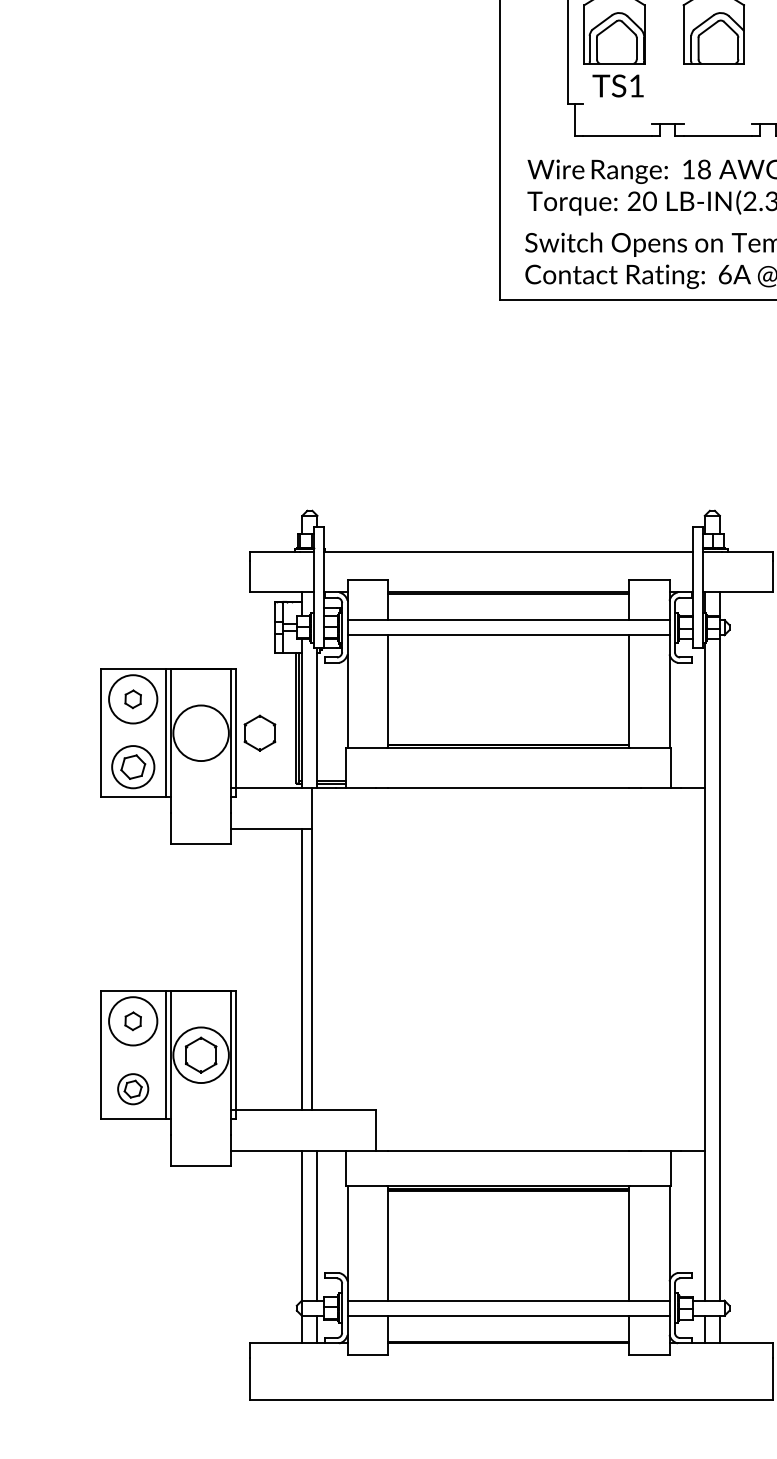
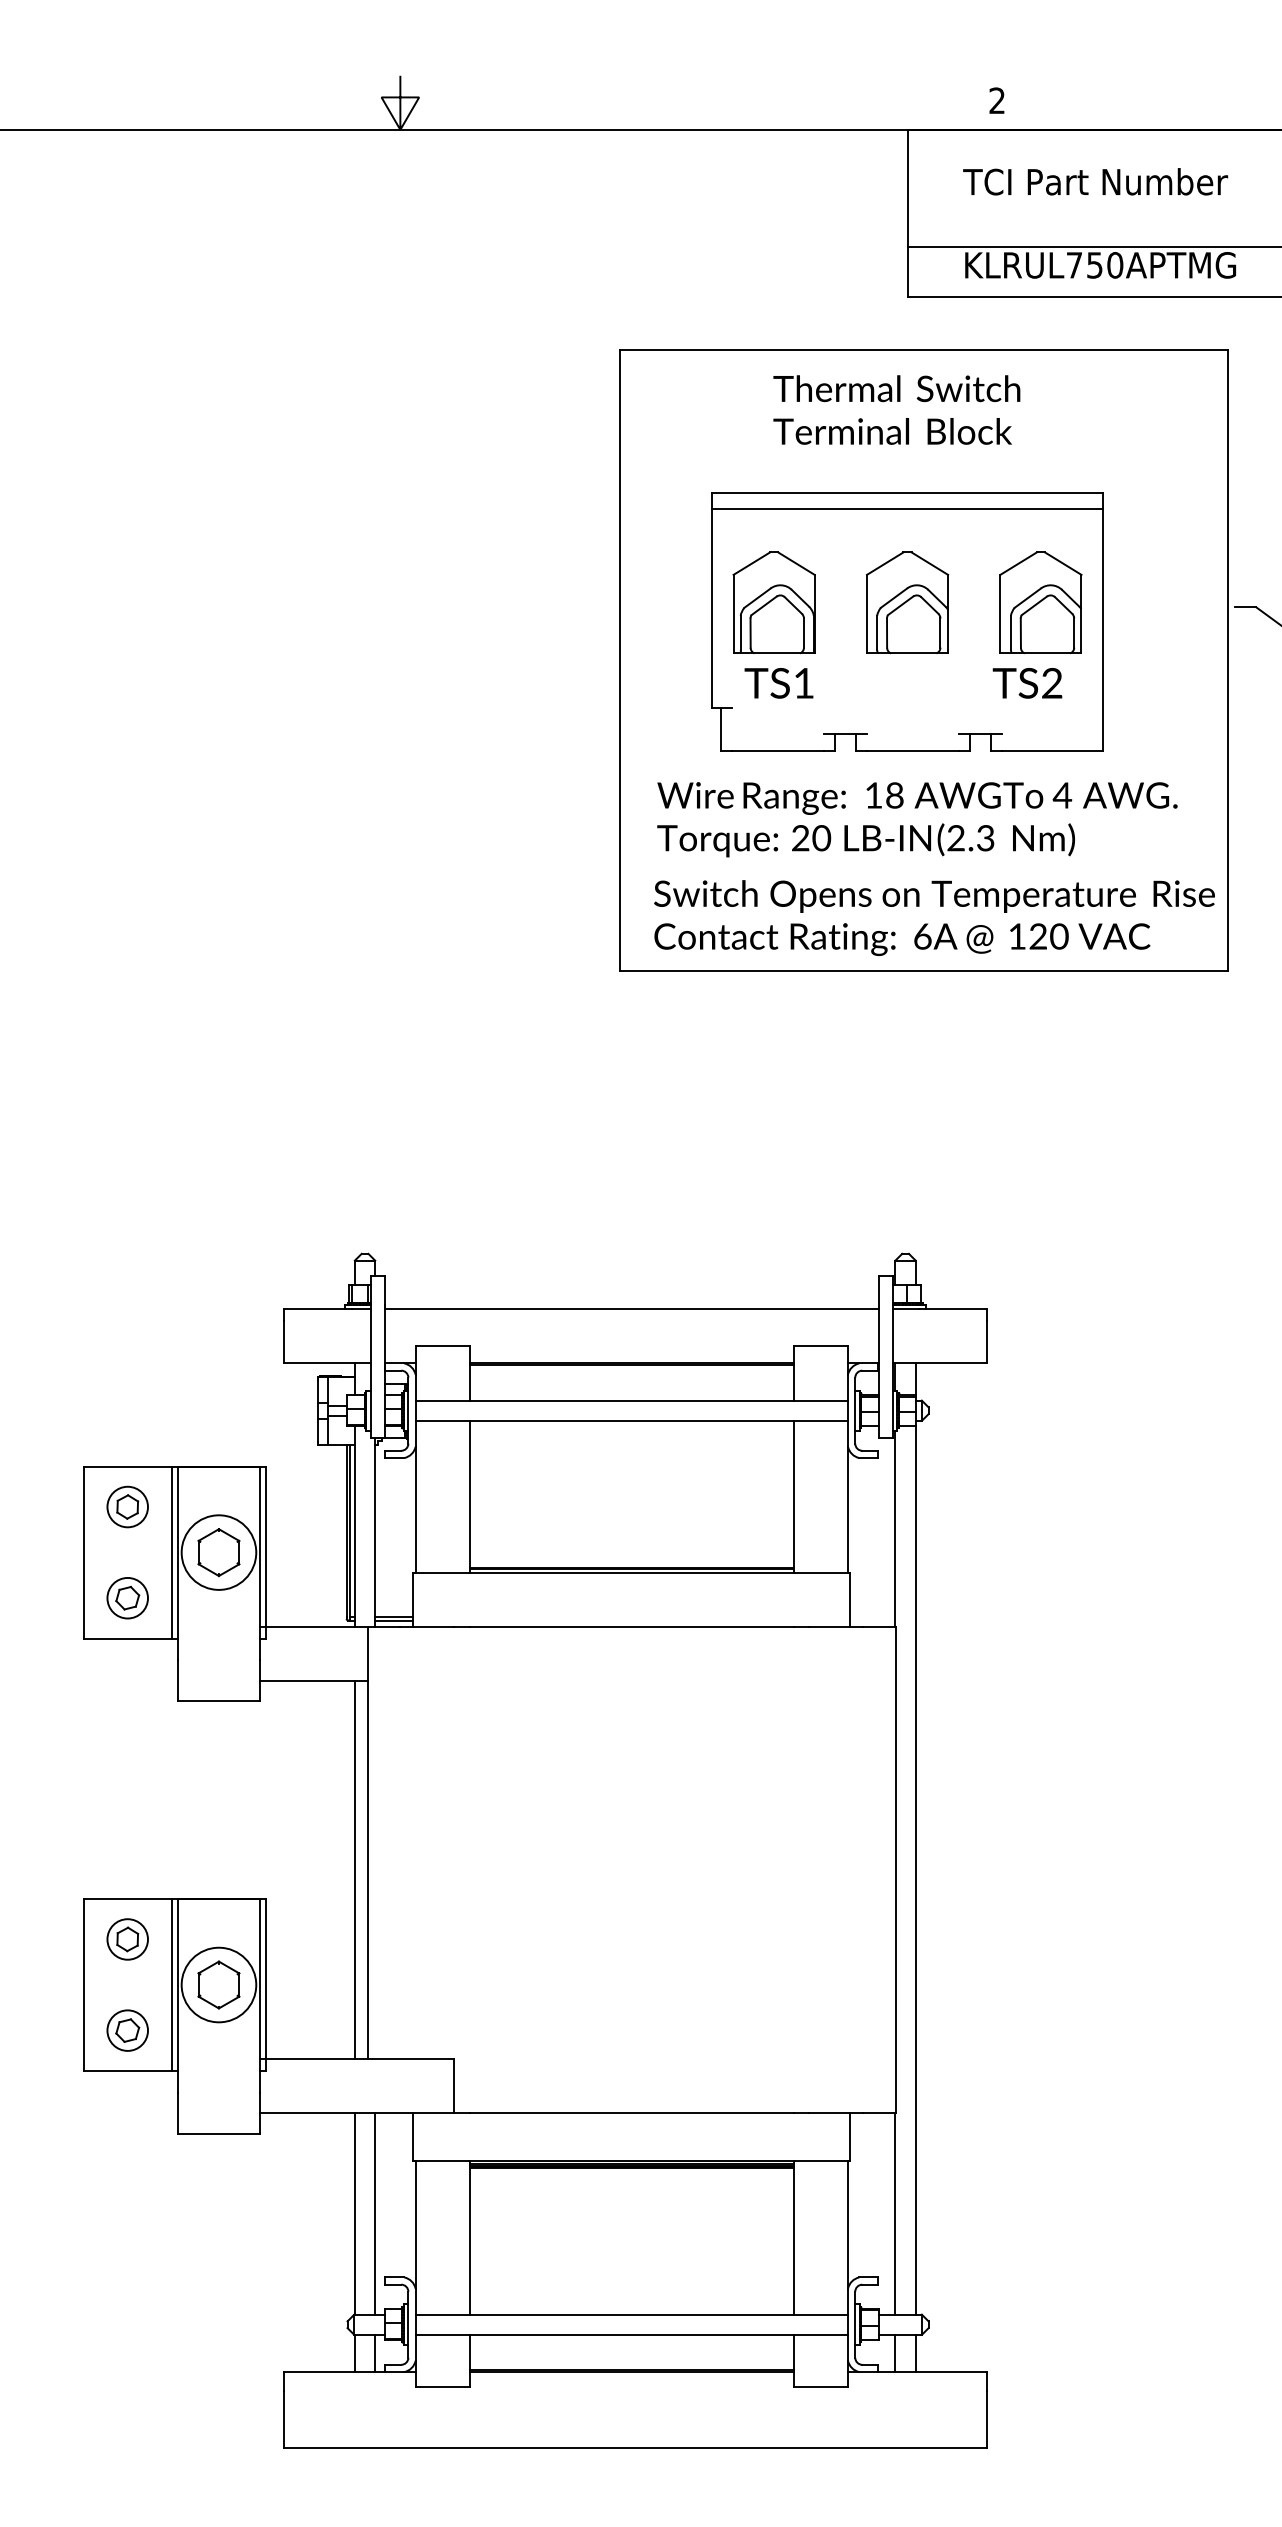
circle: (133, 698) -> (127, 1506), size x0.62
part: (259, 733) -> (218, 1552), moved
part: (133, 767) -> (127, 1598), size x0.71
circle: (133, 1021) -> (127, 1939), size x0.62

